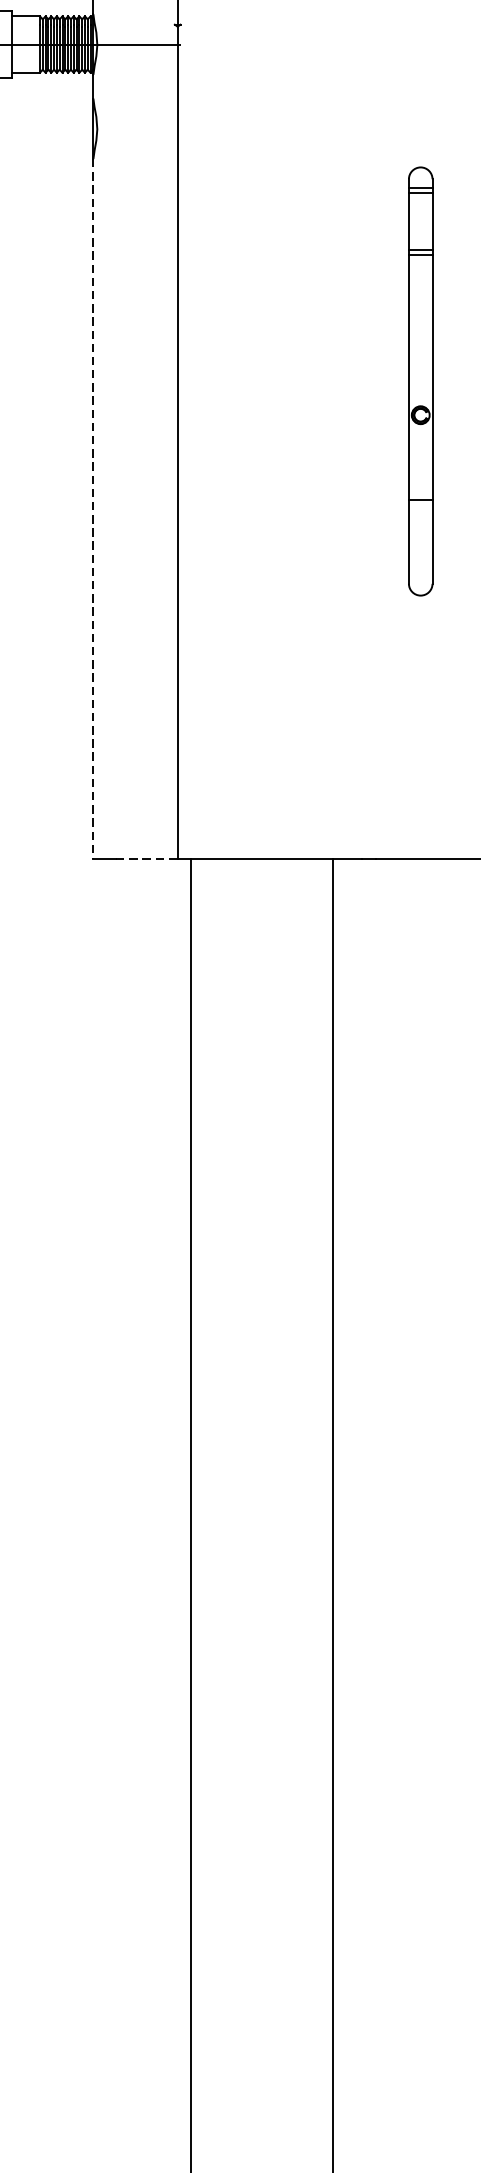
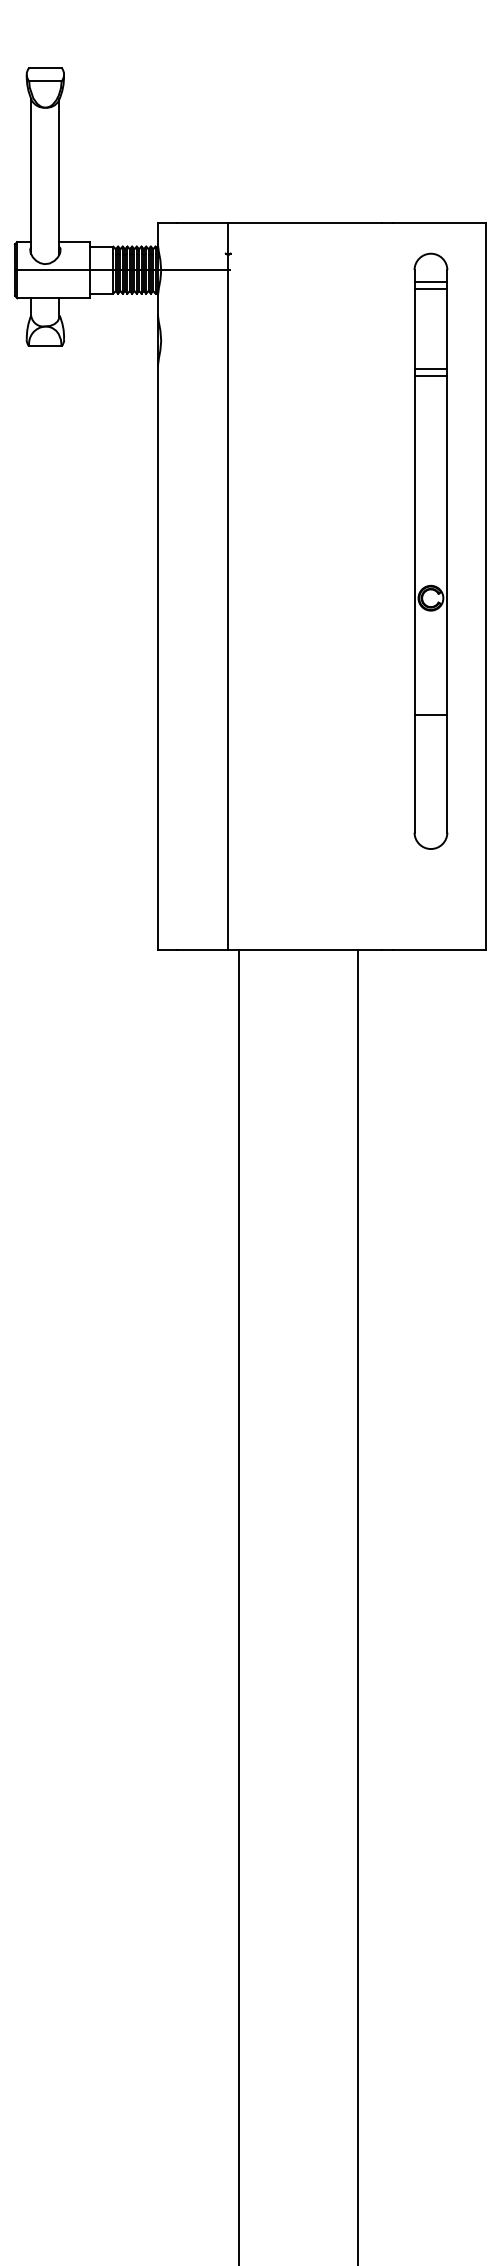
part: (420, 380) -> (430, 550), size x1.67
line: (92, 510) -> (157, 658), dashed -> solid
line: (146, 858) -> (202, 949), dashed -> solid

